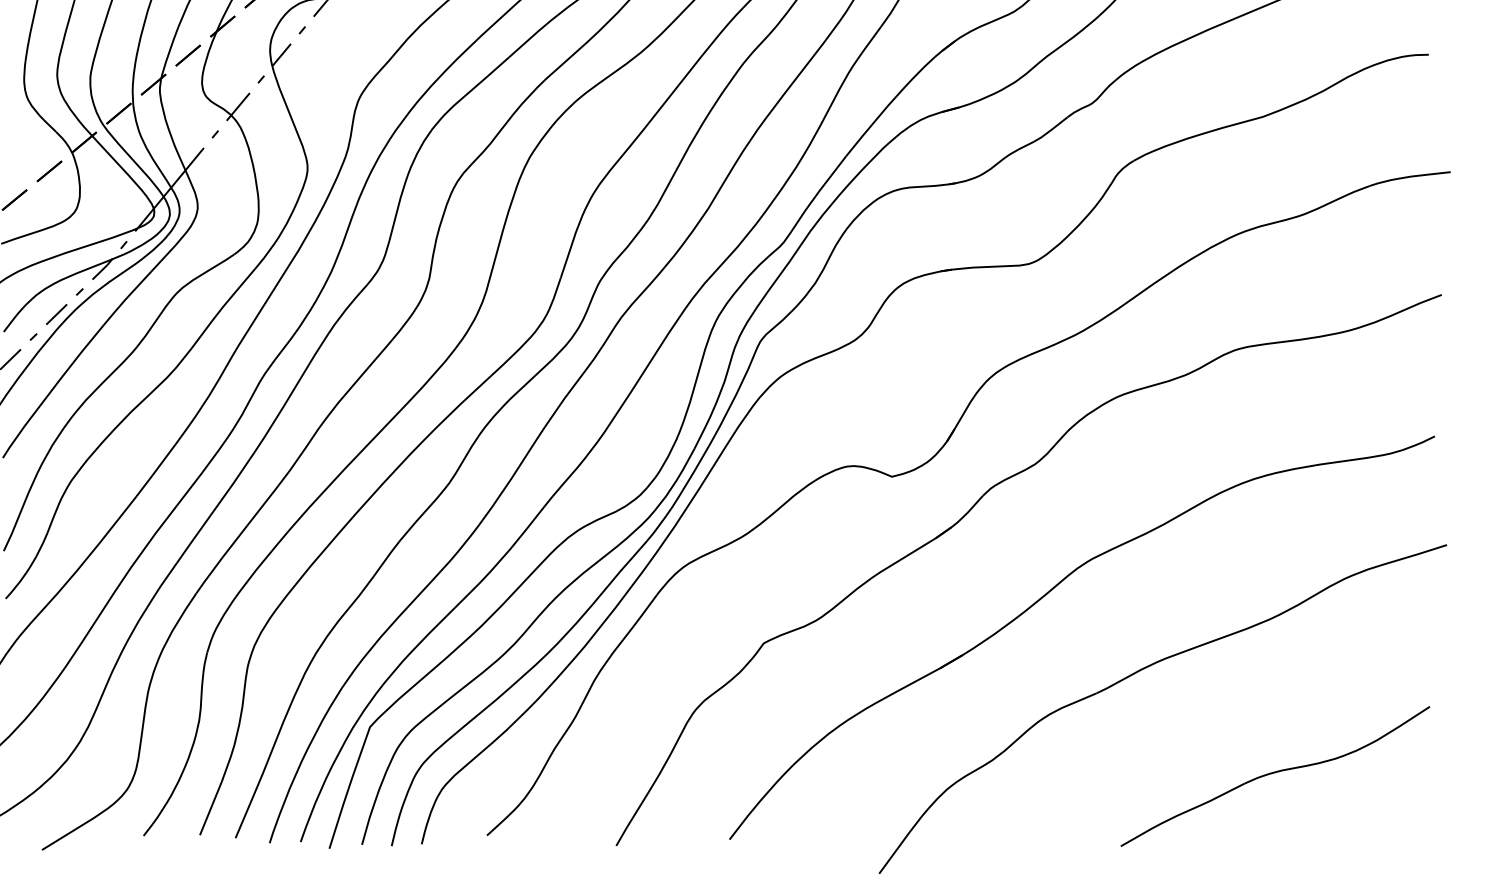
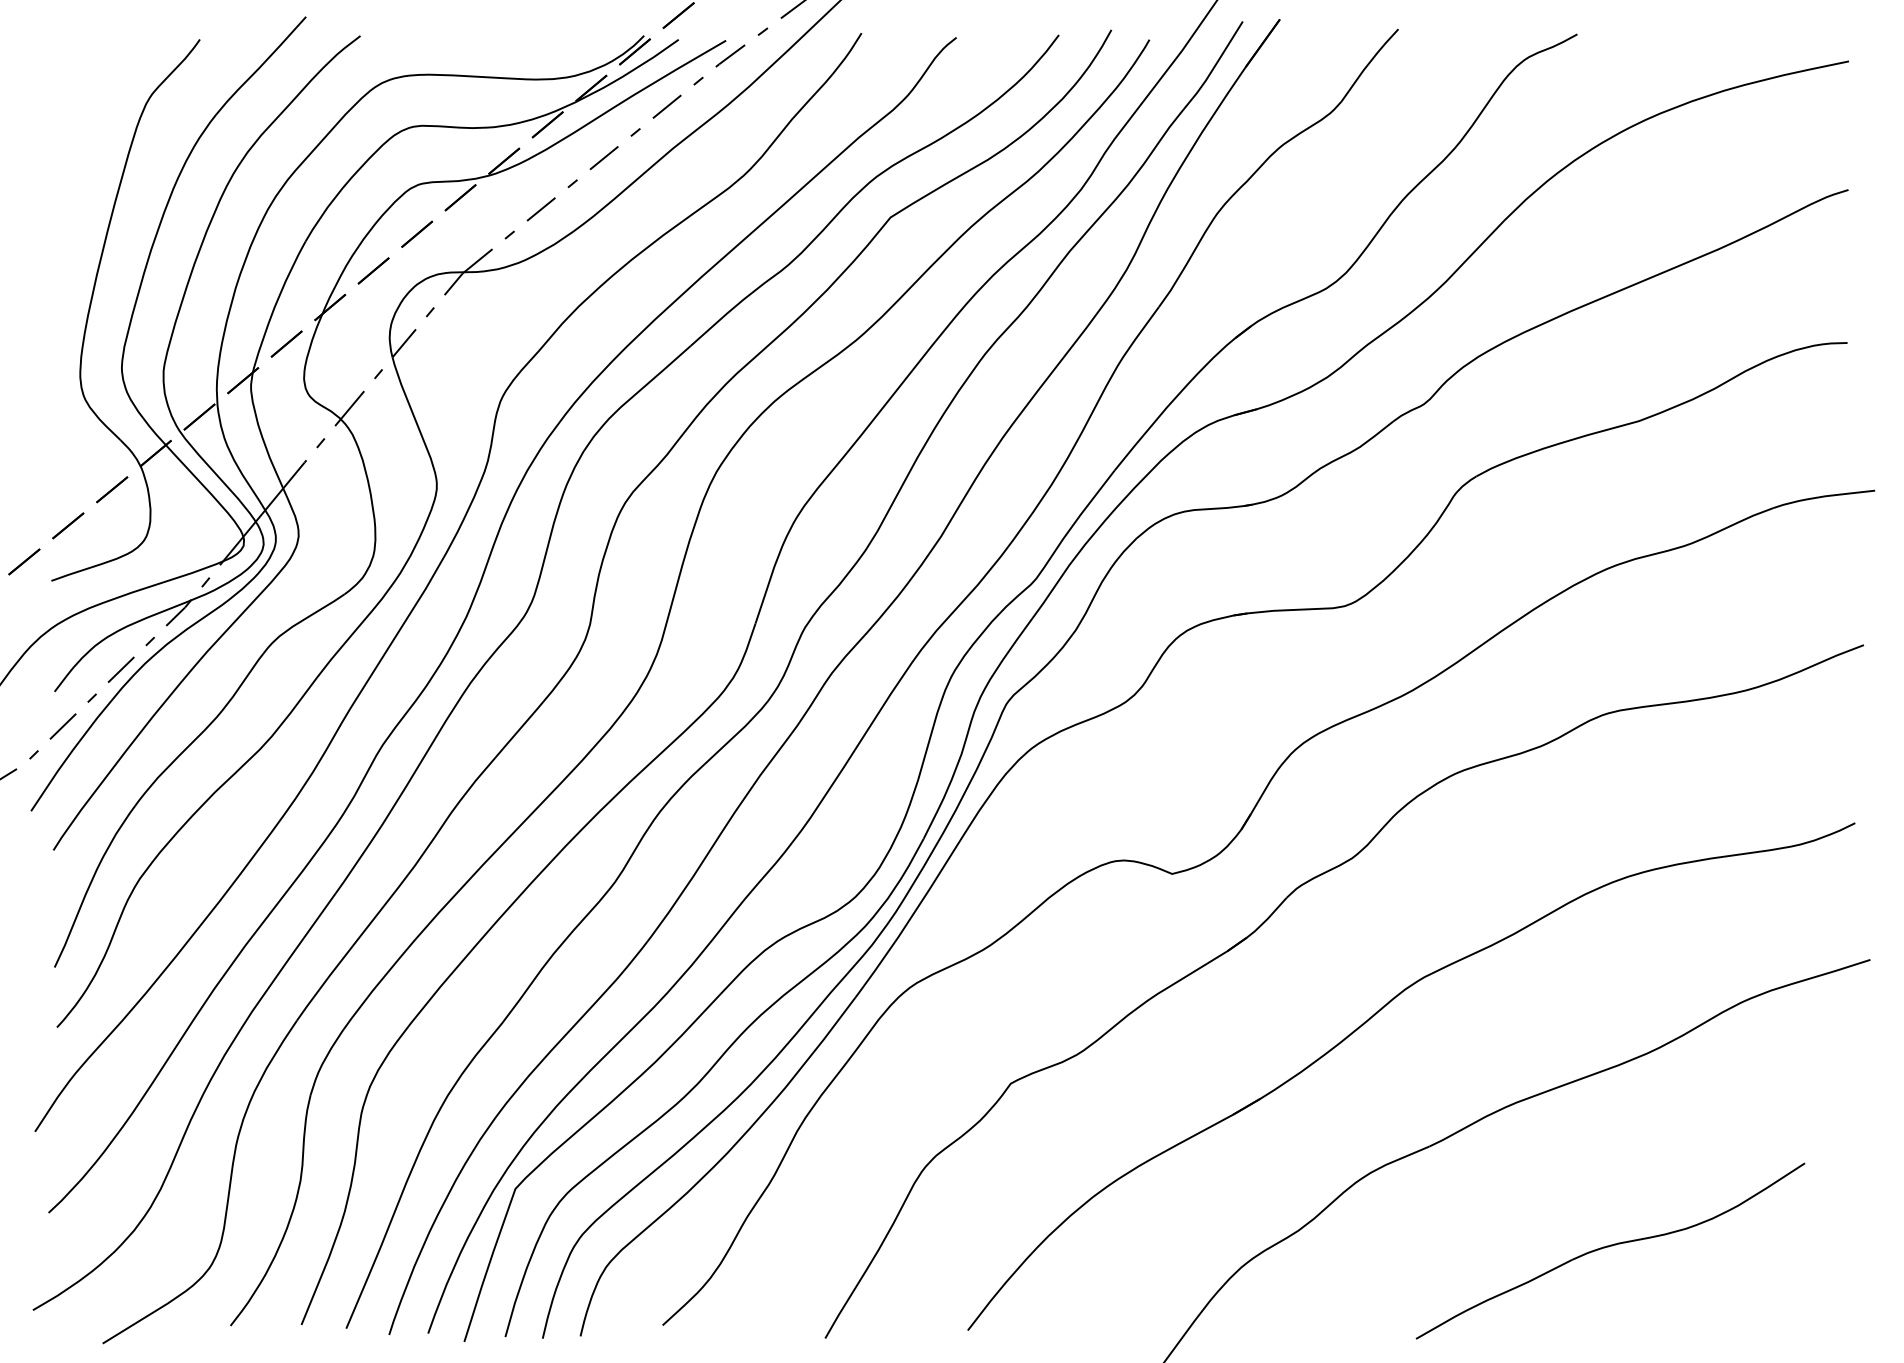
part: (1275, 776) -> (1610, 1250), moved

